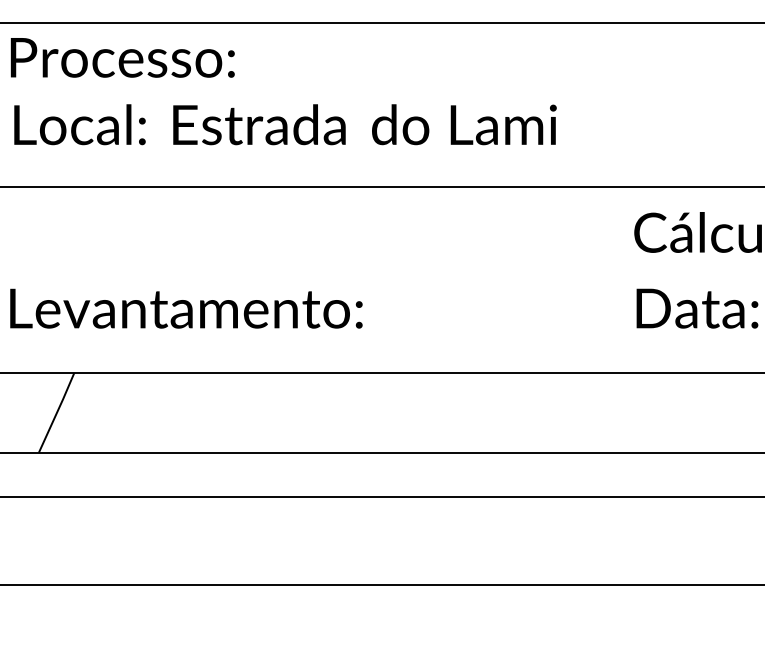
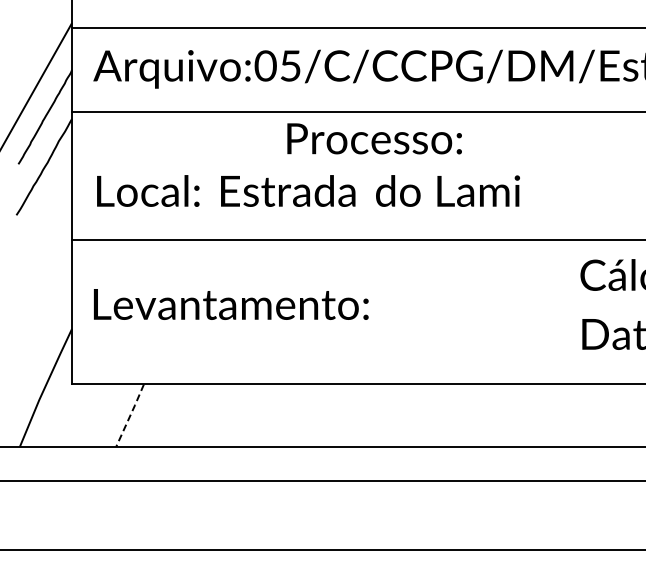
text: (122, 57) -> (374, 138), moved
text: (186, 308) -> (231, 304), moved
line: (57, 412) -> (130, 415), solid -> dashed

